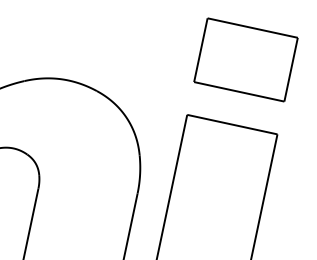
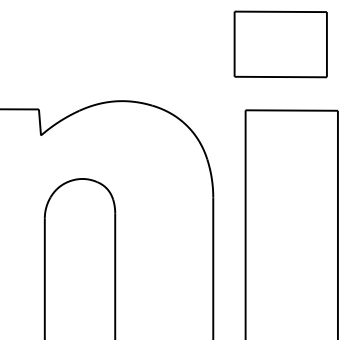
part: (245, 59) -> (280, 44), moved

